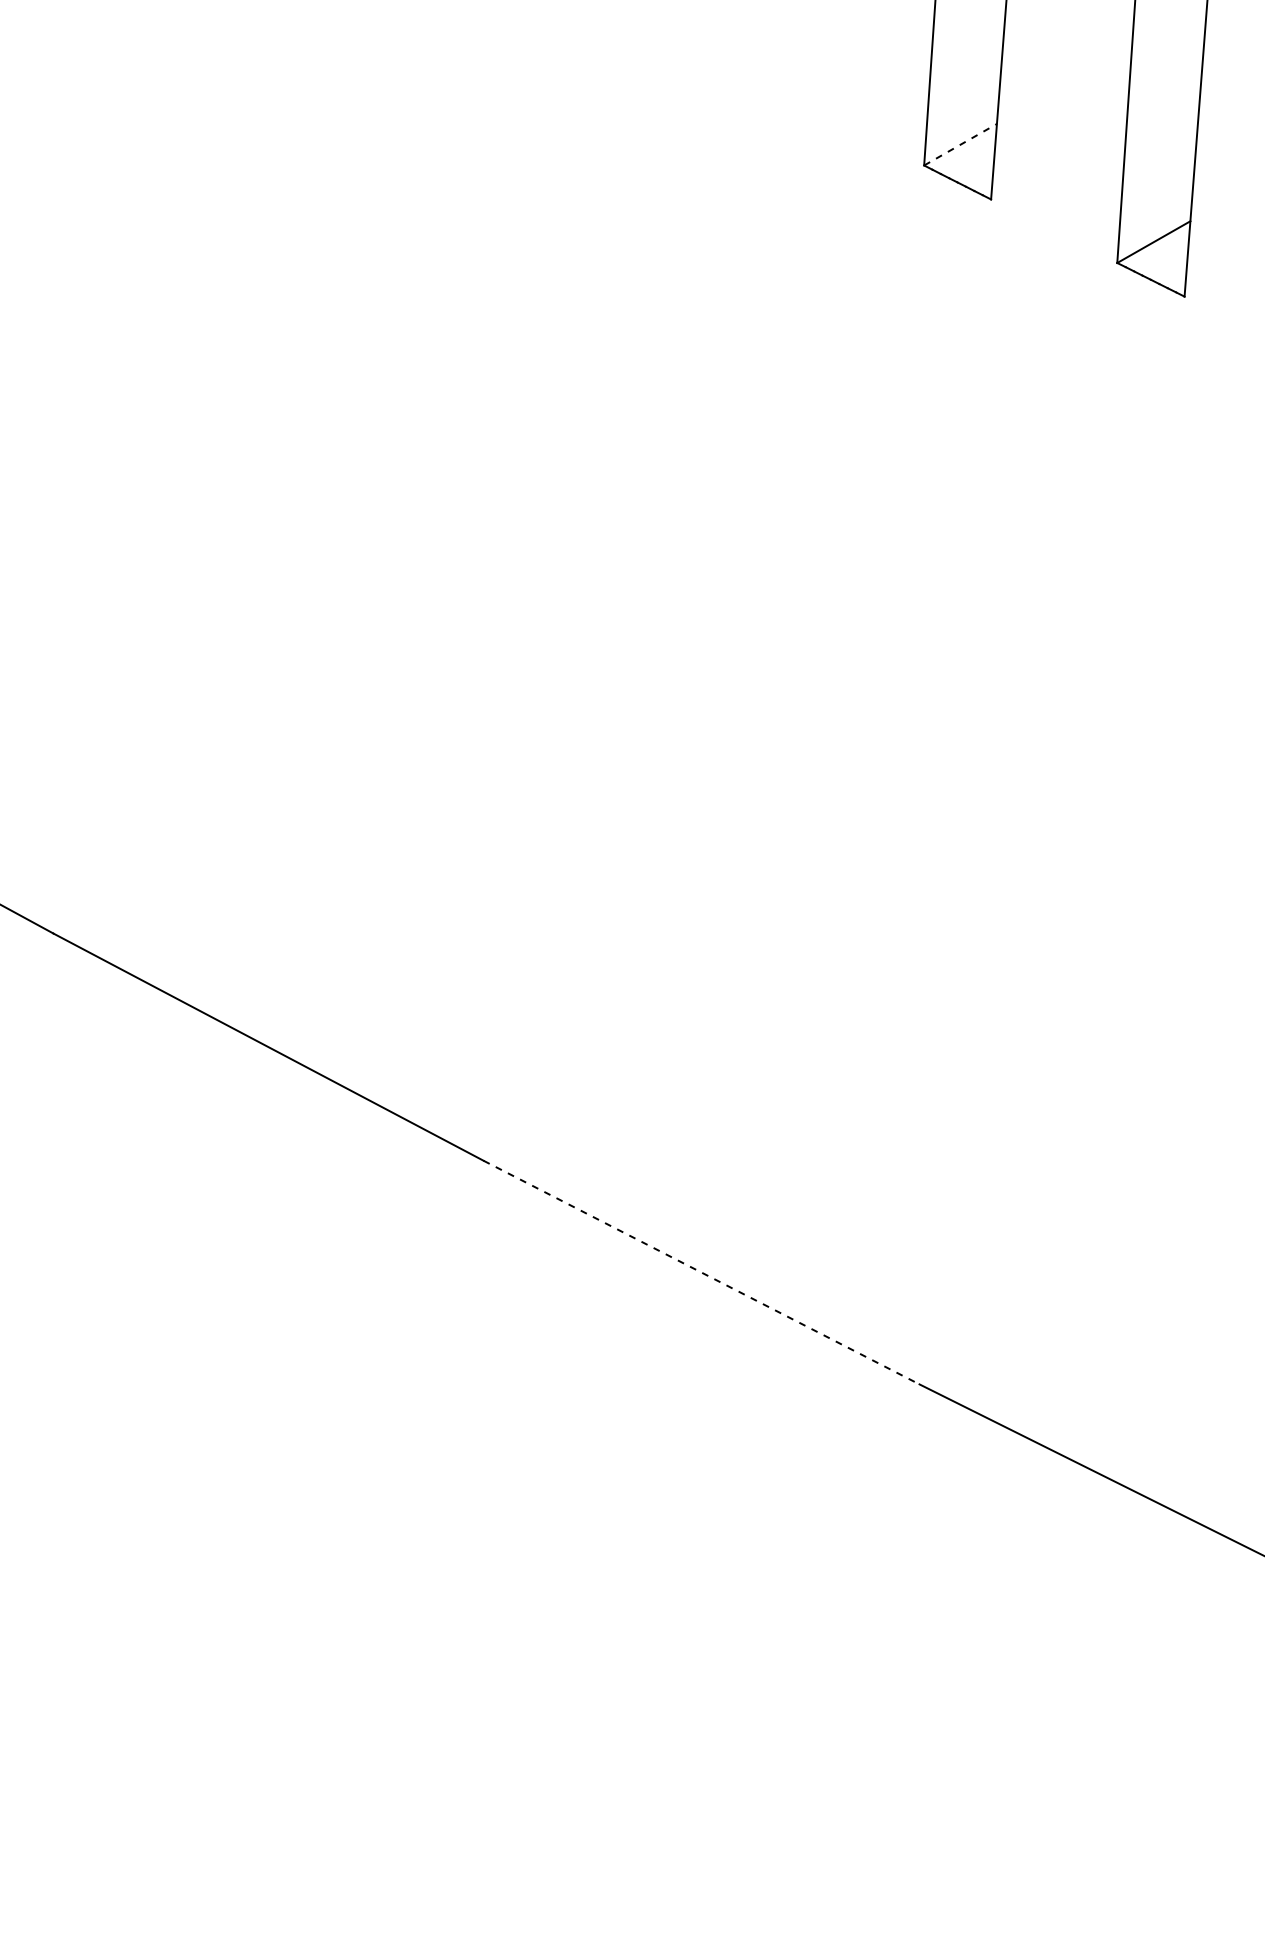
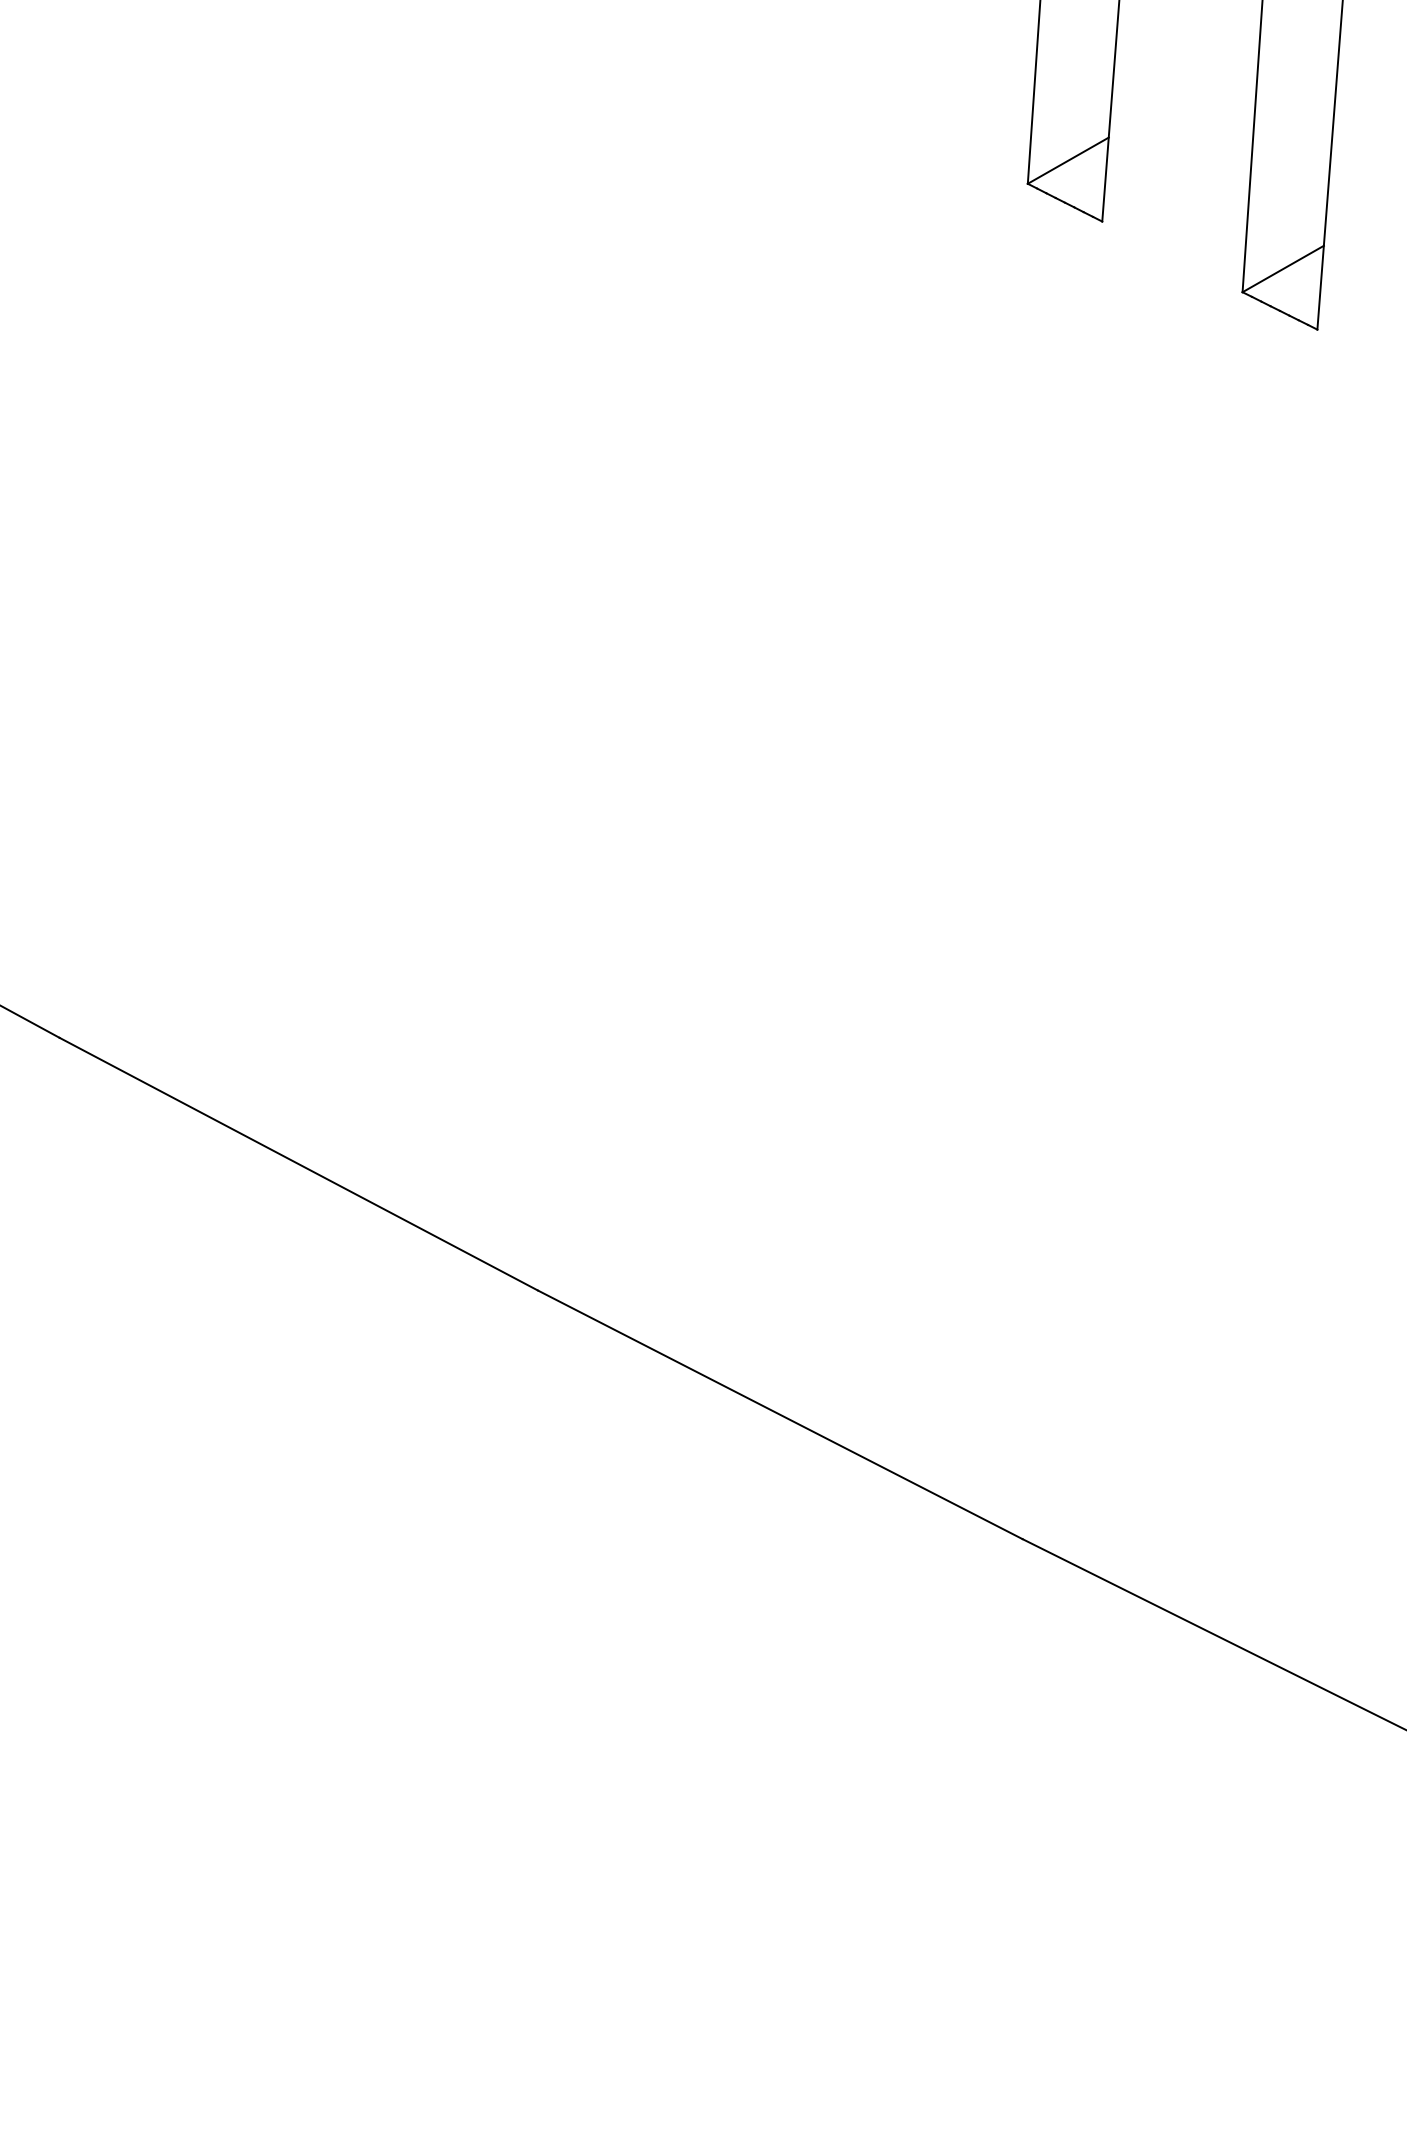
line: (960, 144) -> (1068, 160), dashed -> solid
line: (701, 1273) -> (780, 1415), dashed -> solid

